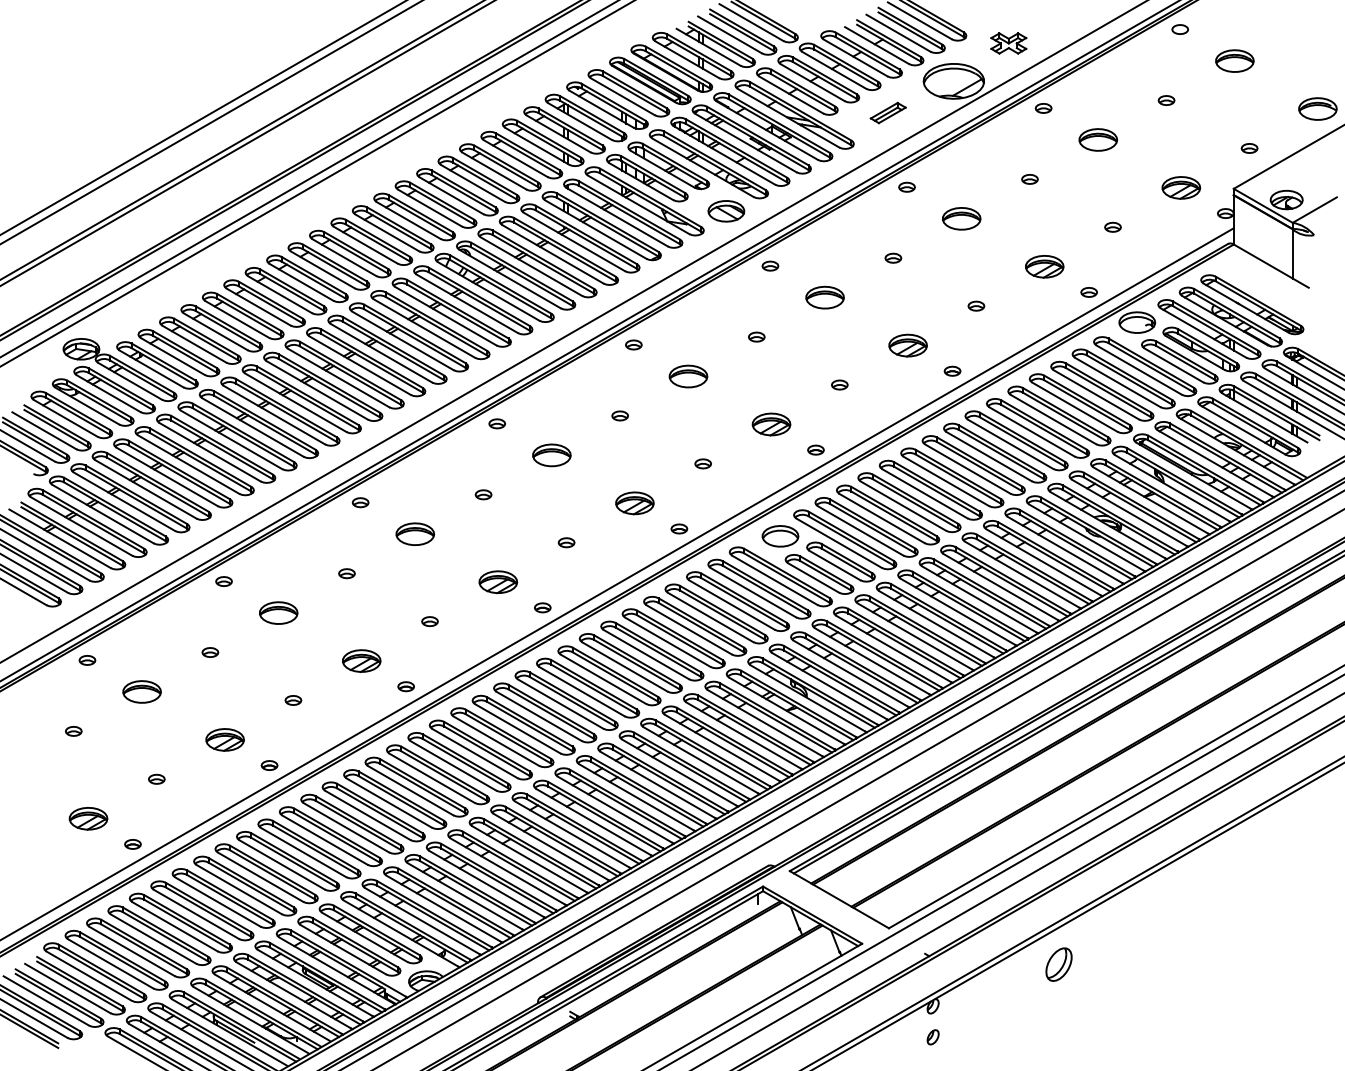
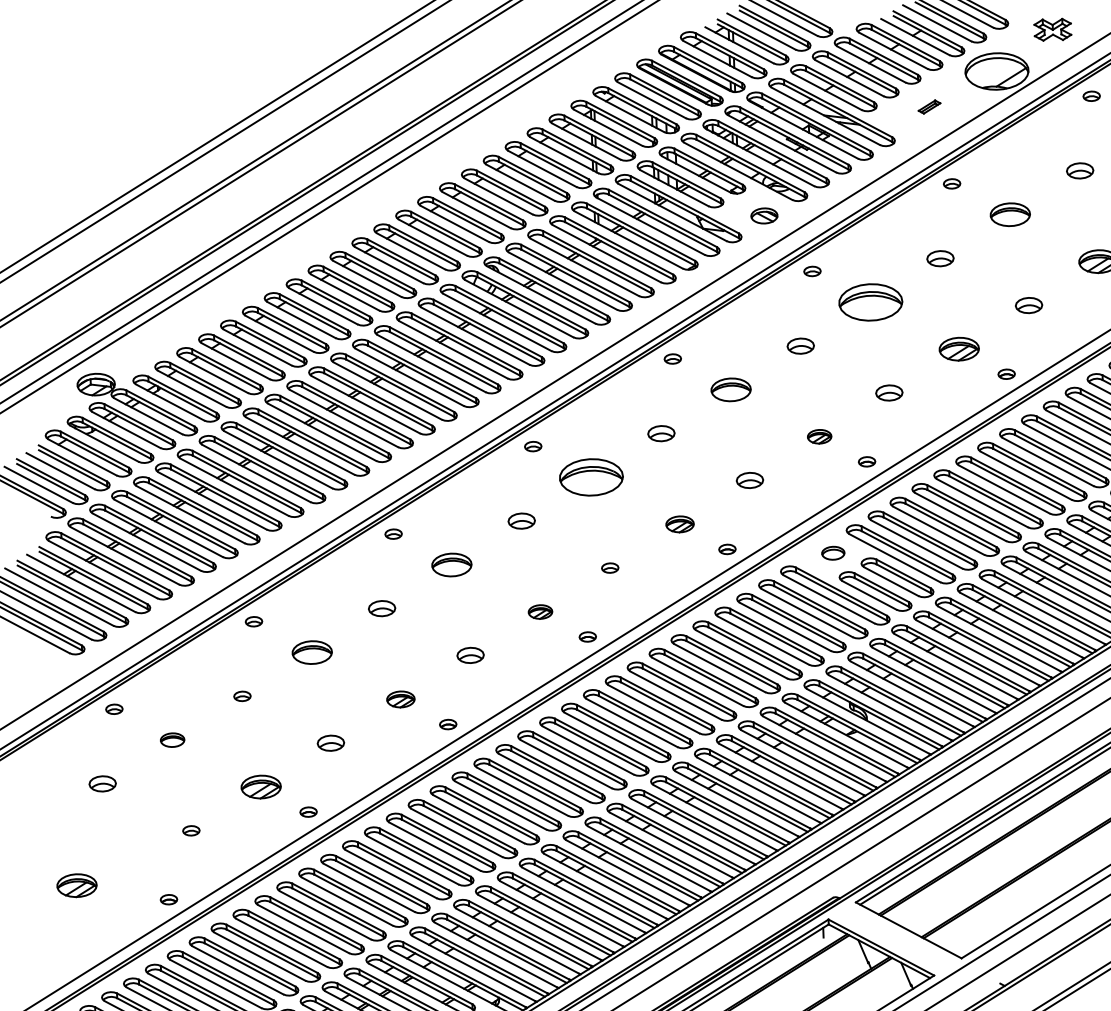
part: (887, 112) -> (928, 106), size x0.6
part: (1029, 179) -> (1079, 171), size x1.6
part: (726, 211) -> (764, 216), size x0.7
part: (893, 257) -> (940, 257), size x1.6
part: (824, 297) -> (870, 302), size x1.6
part: (976, 305) -> (1029, 304), size x1.6
part: (756, 336) -> (800, 345), size x1.6
part: (839, 384) -> (889, 392), size x1.6
part: (619, 415) -> (660, 433), size x1.6
part: (771, 424) -> (819, 436), size x0.6
part: (551, 455) -> (591, 477), size x1.6
part: (702, 463) -> (749, 480), size x1.6
part: (483, 494) -> (521, 520), size x1.6
part: (634, 503) -> (679, 524), size x0.7
part: (780, 536) -> (833, 553), size x0.6
part: (346, 573) -> (381, 608), size x1.6
part: (498, 582) -> (540, 612), size x0.6
part: (429, 621) -> (470, 655), size x1.6
part: (361, 660) -> (400, 698), size x0.7
part: (141, 691) -> (172, 739), size x0.6
part: (293, 700) -> (331, 743), size x1.6
part: (73, 731) -> (102, 784), size x1.6
part: (88, 818) -> (76, 885), moved

